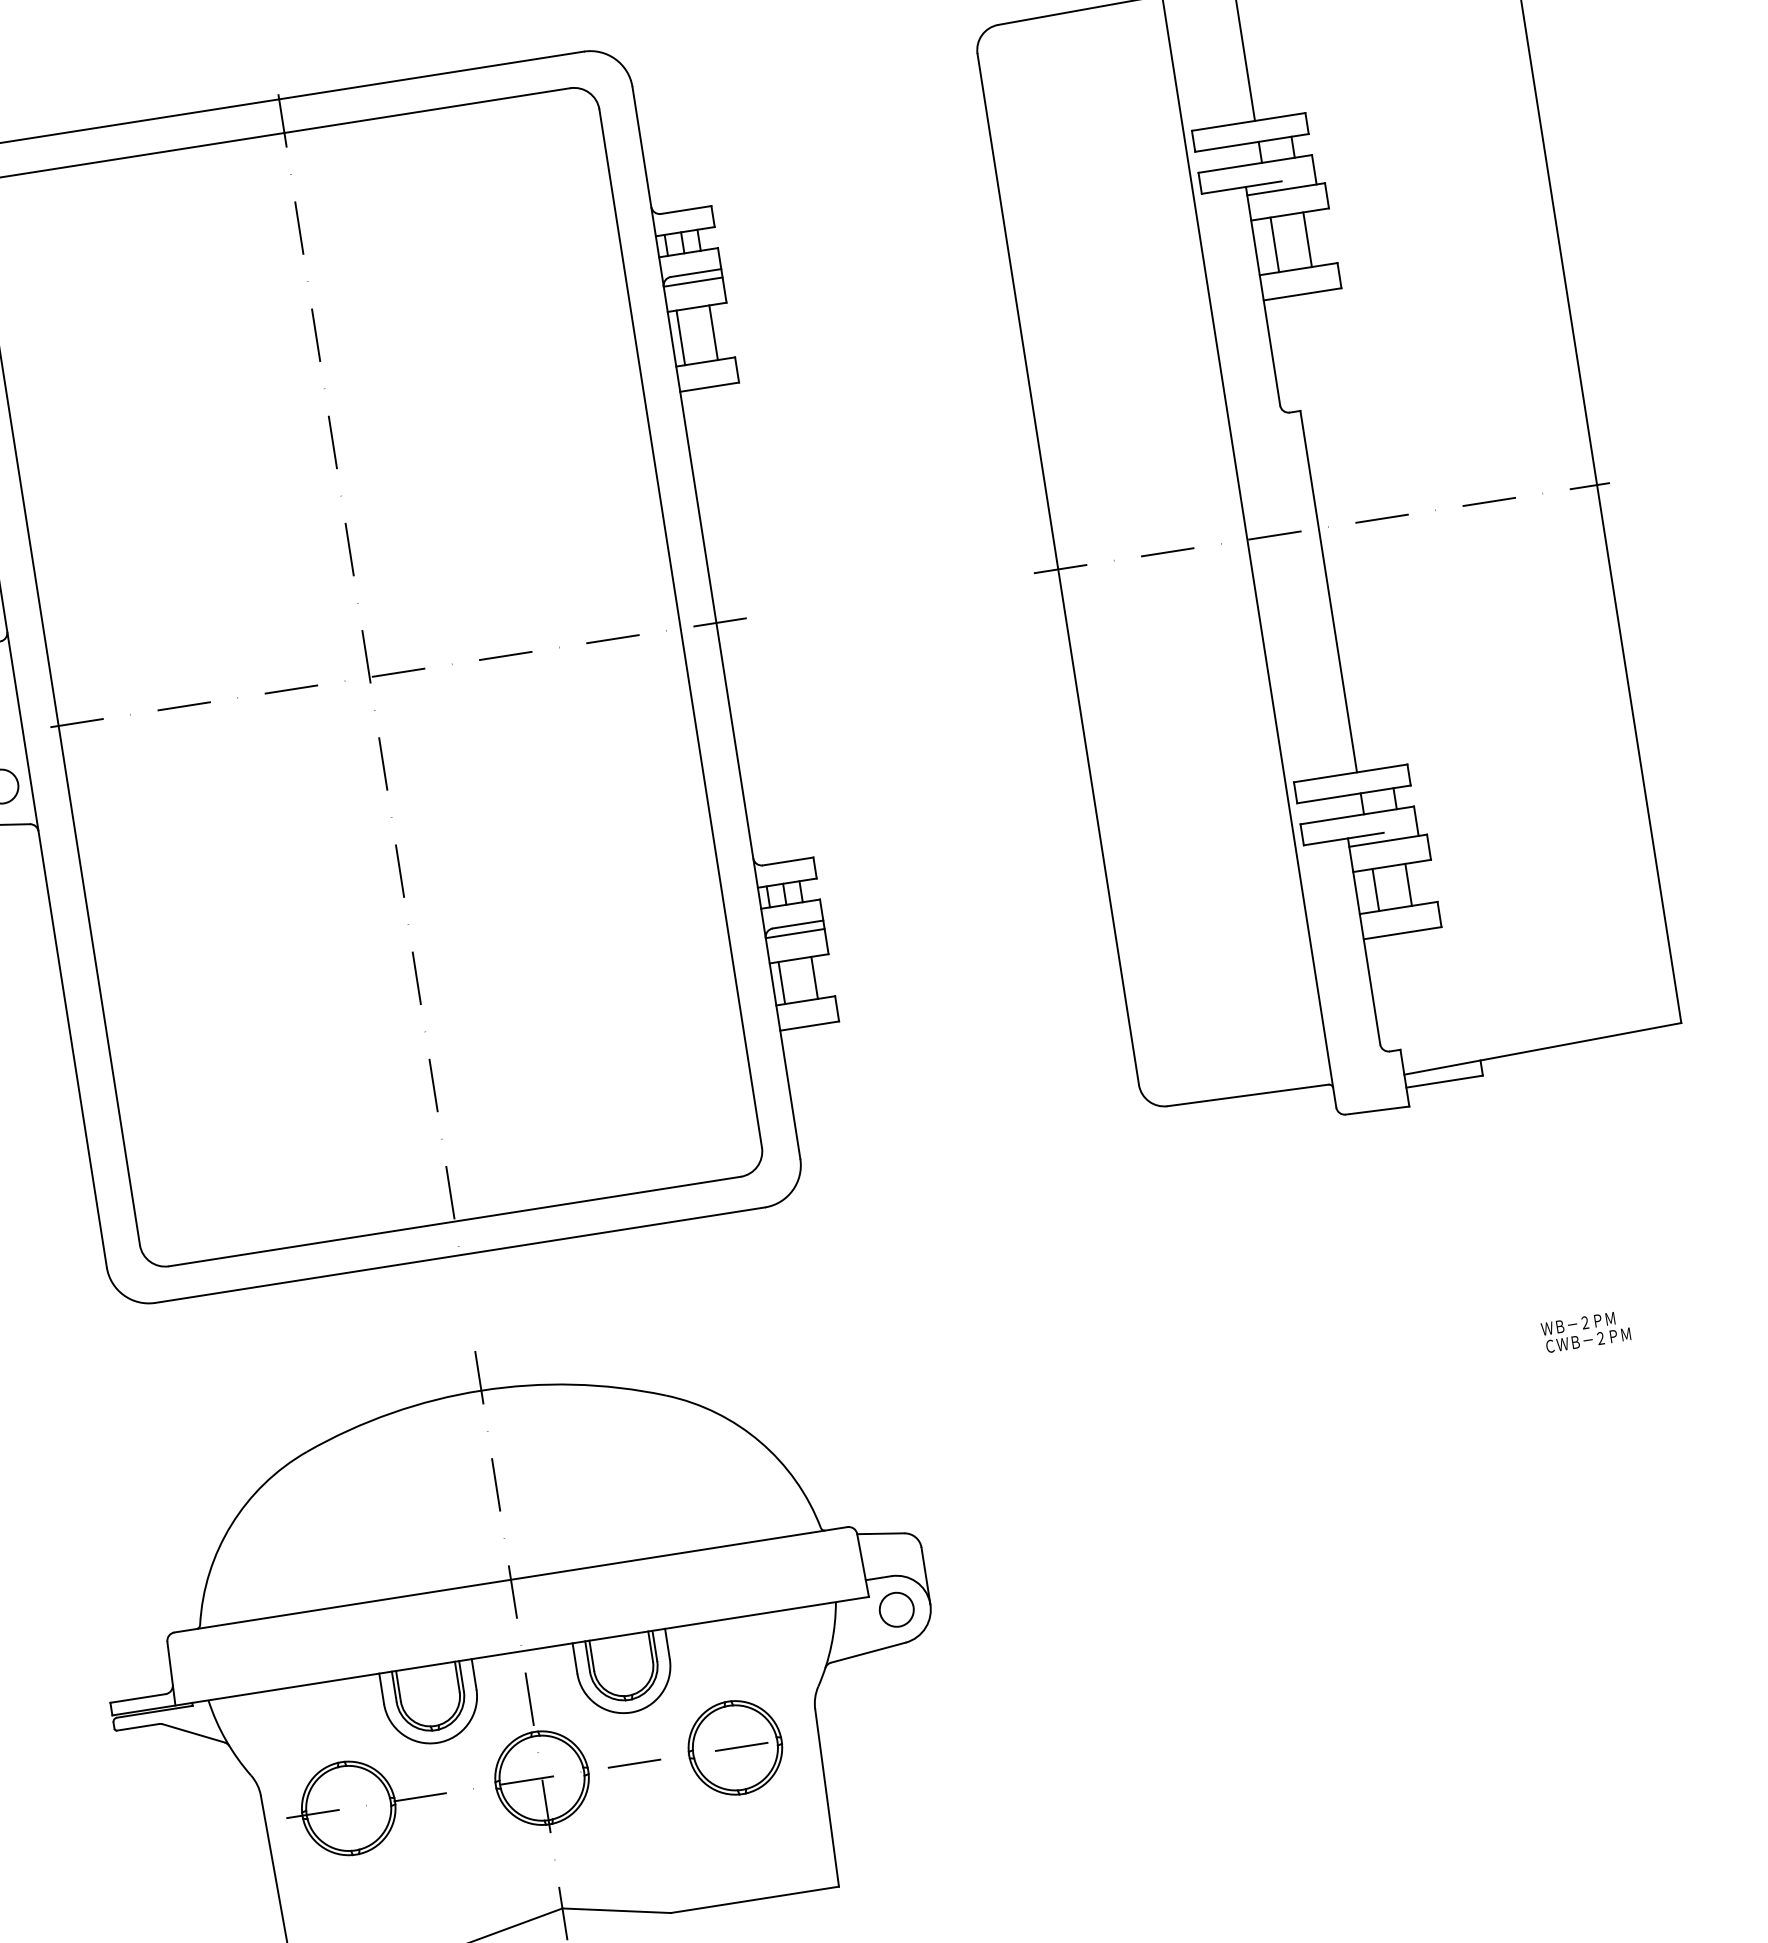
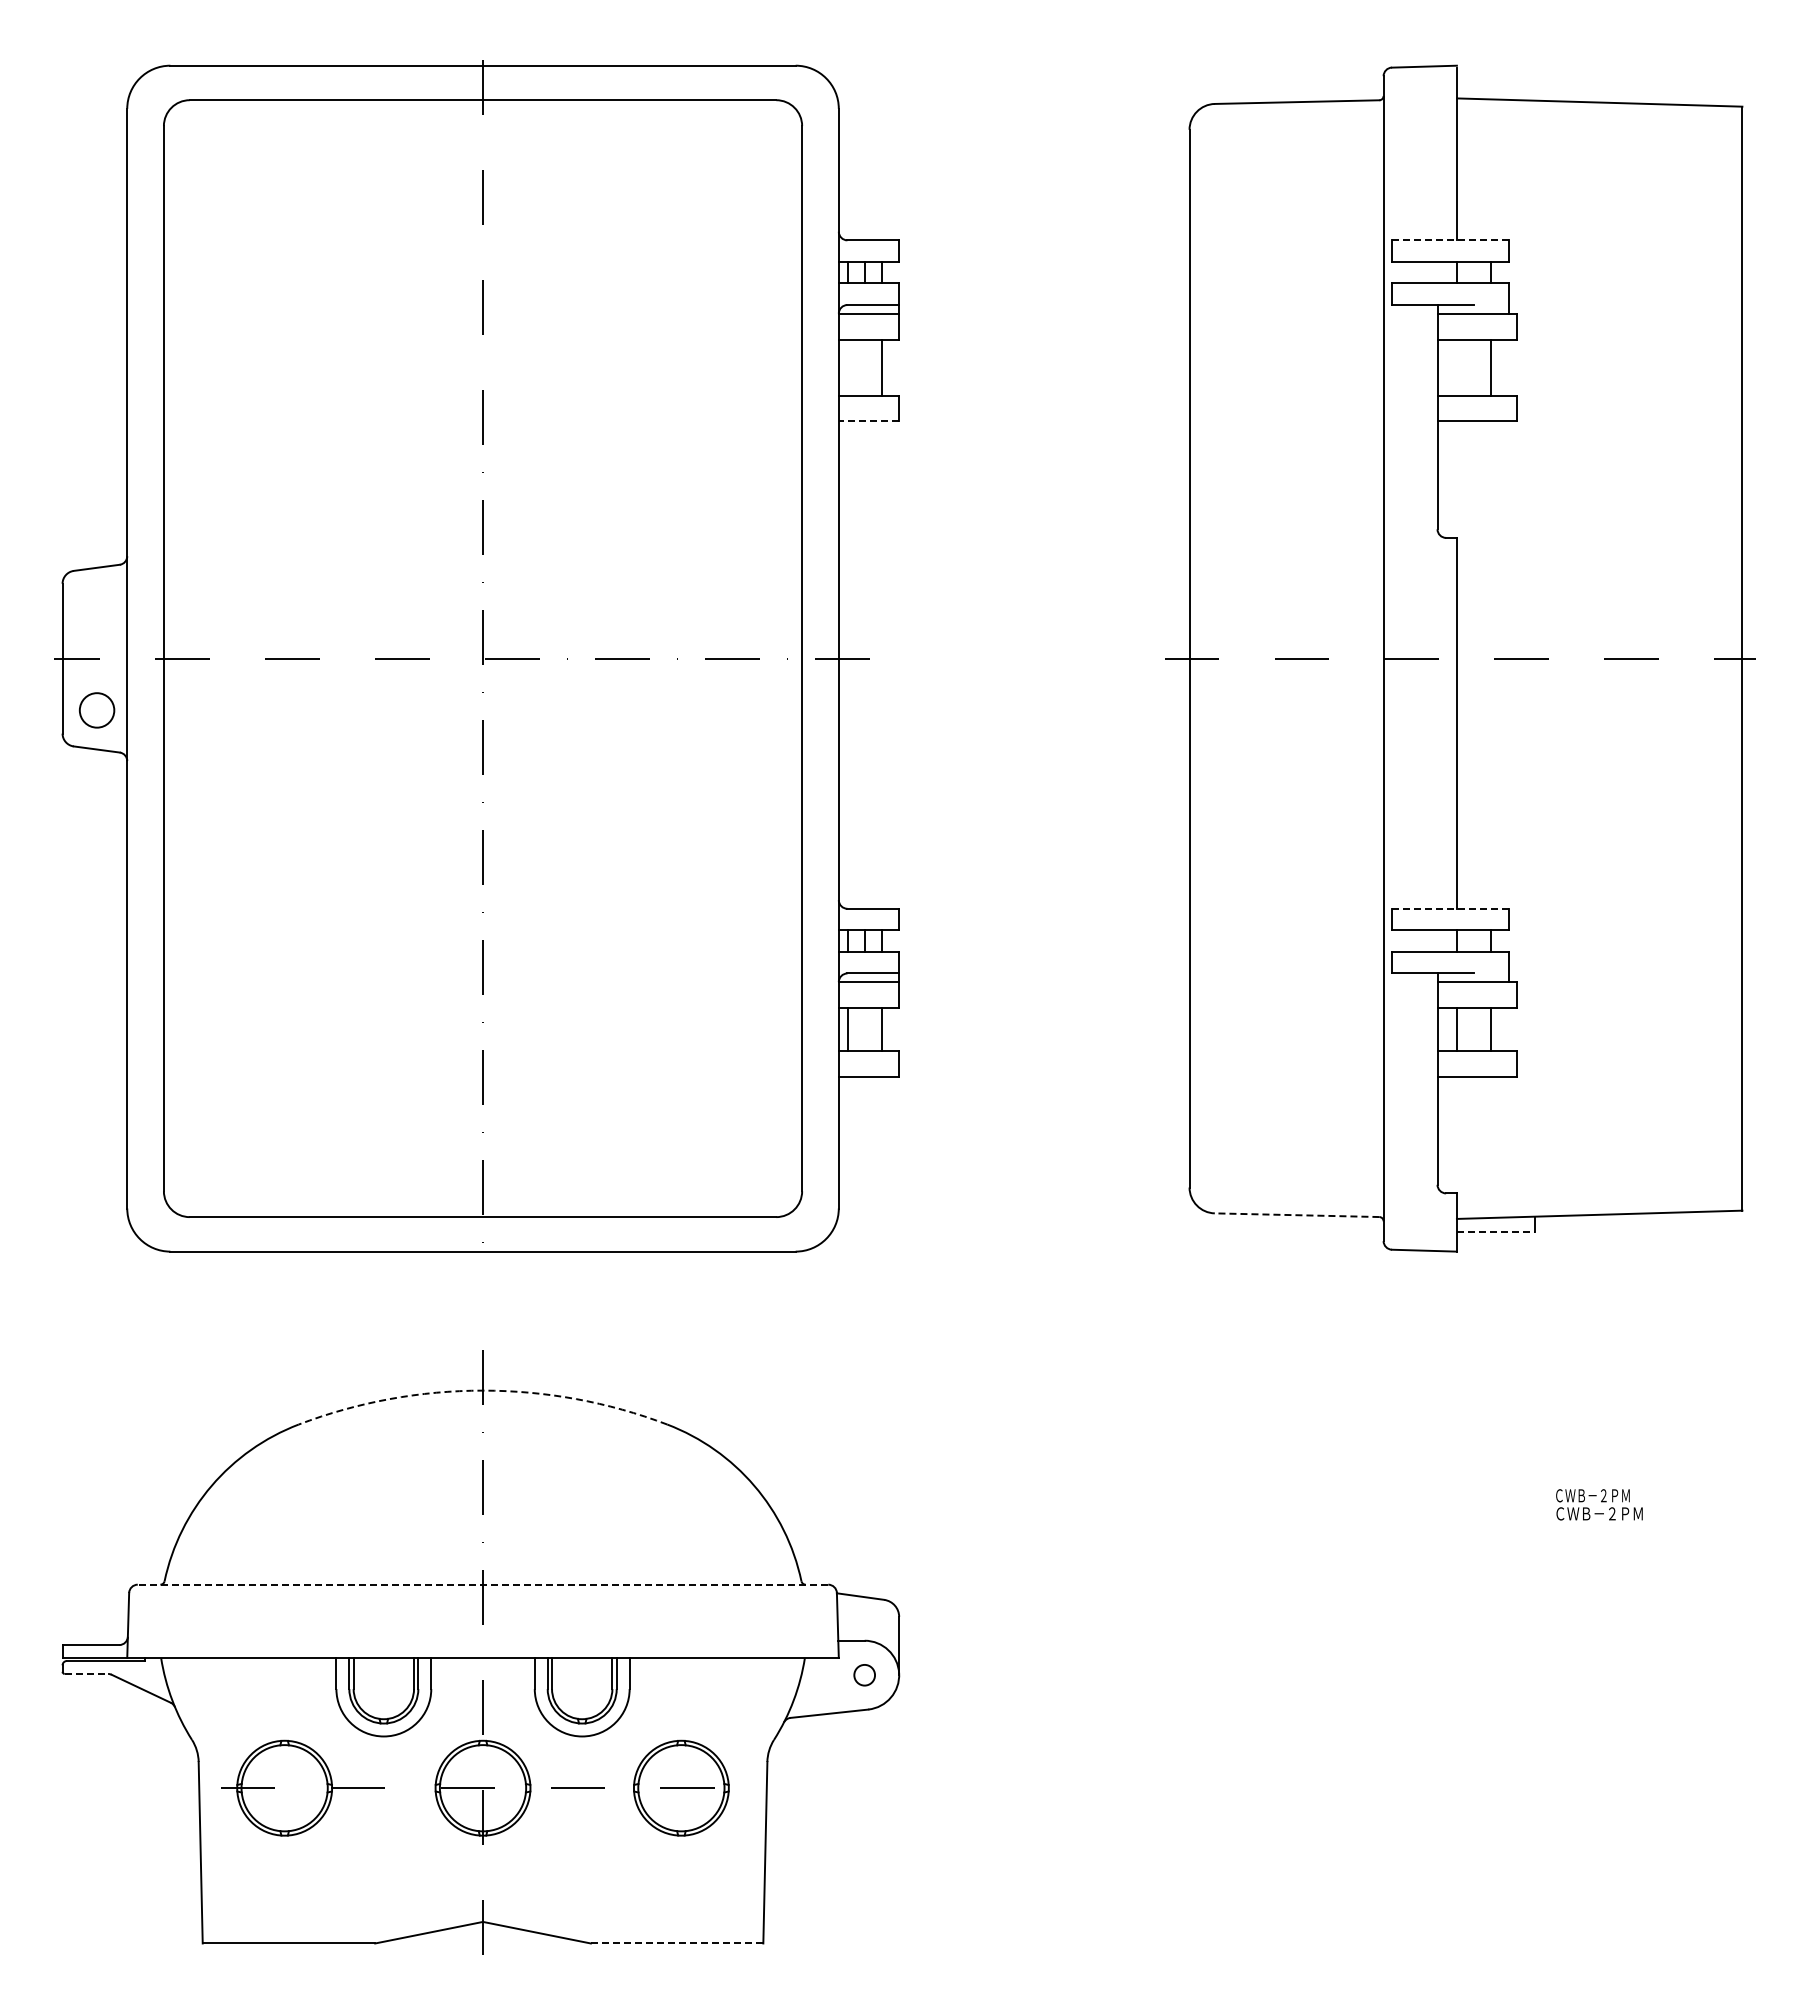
line: (1248, 122) -> (1450, 240), solid -> dashed
line: (1274, 244) -> (1457, 367), removed
line: (680, 337) -> (847, 367), removed
line: (709, 387) -> (868, 421), solid -> dashed
line: (1350, 773) -> (1450, 908), solid -> dashed
line: (1445, 1081) -> (1496, 1232), solid -> dashed
line: (1247, 1095) -> (1296, 1215), solid -> dashed
text: (1577, 1323) -> (1591, 1495), ＷＢ－２ＰＭ -> ＣＷＢ－２ＰＭ
arc: (481, 1390) -> (483, 1390), solid -> dashed
line: (510, 1579) -> (482, 1584), solid -> dashed
circle: (896, 1609) -> (864, 1674), size x0.6
line: (138, 1726) -> (86, 1673), solid -> dashed
line: (754, 1899) -> (676, 1943), solid -> dashed

